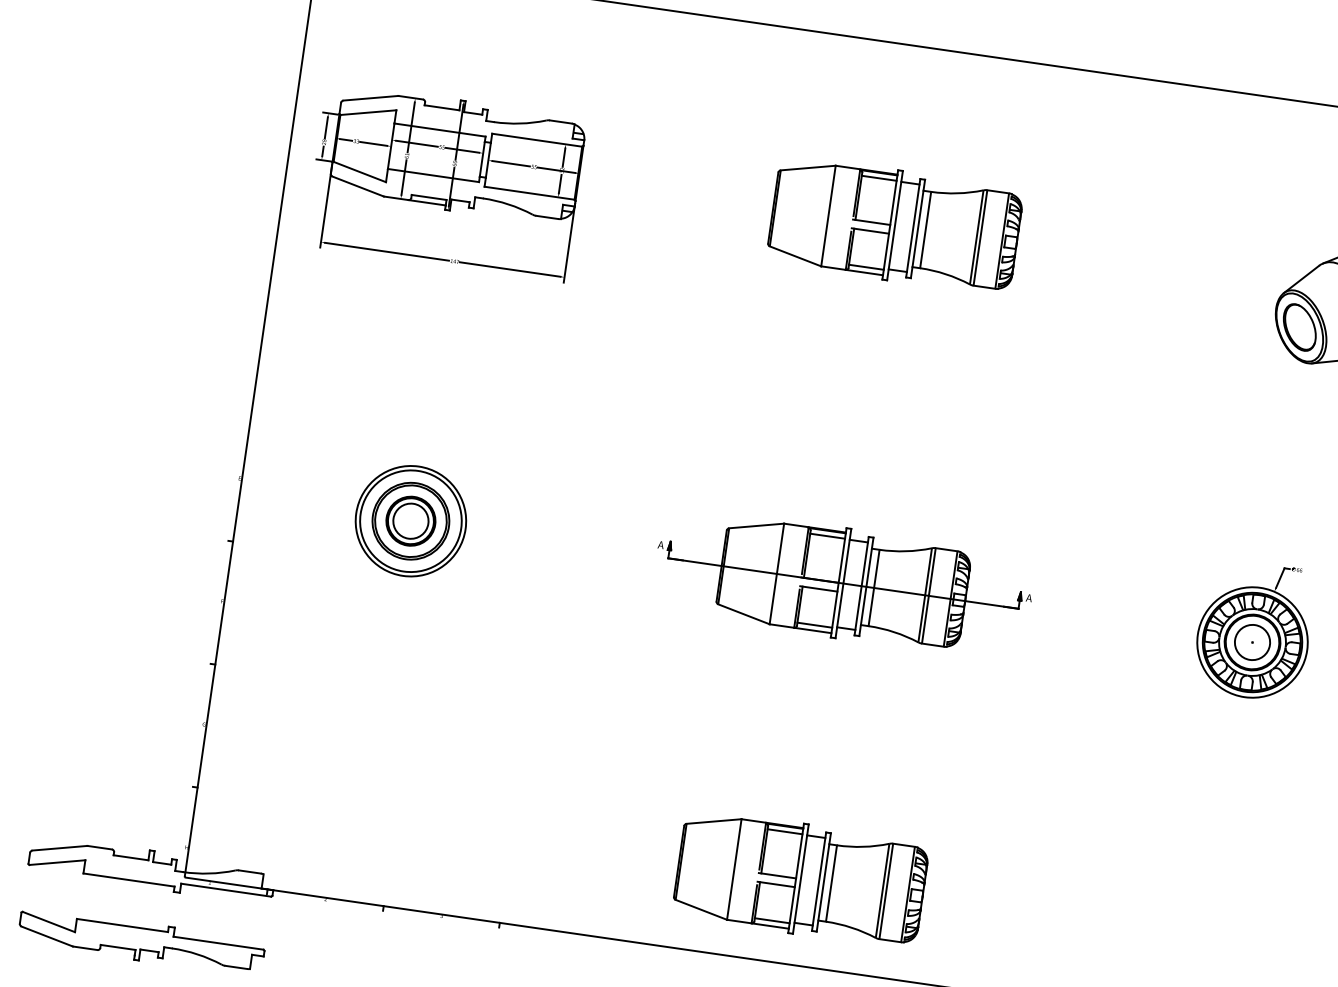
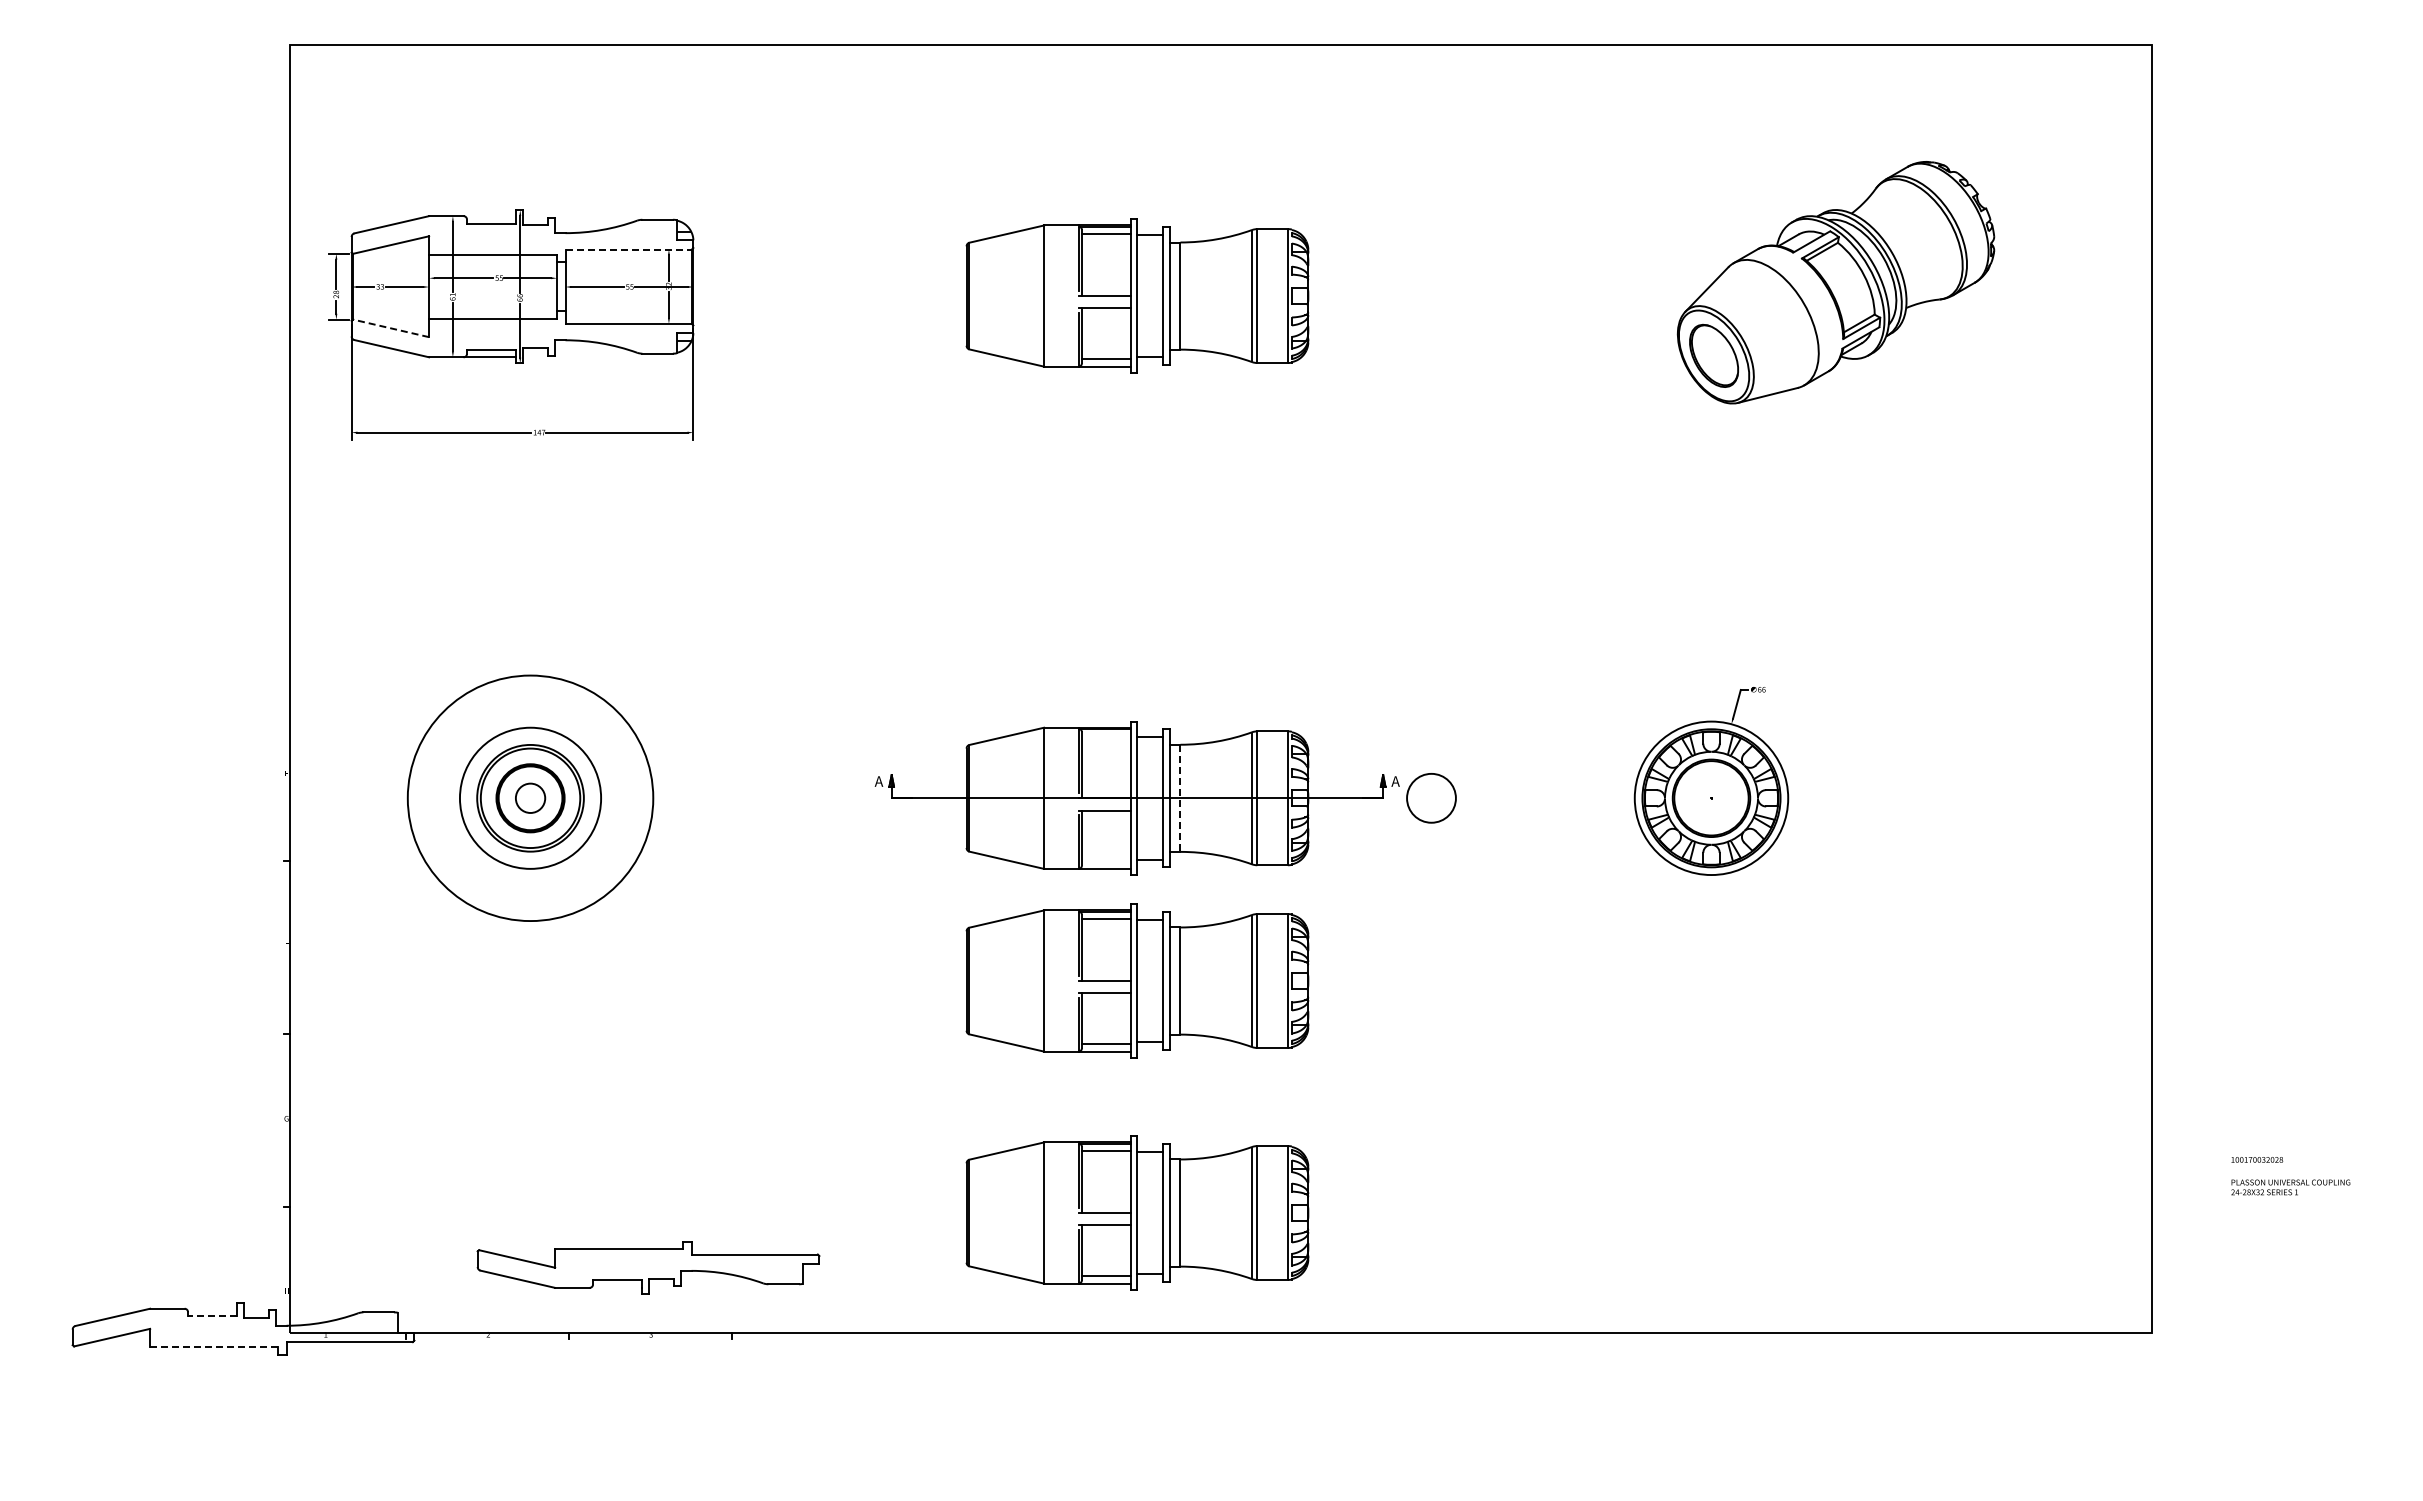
line: (537, 140) -> (629, 249), solid -> dashed
line: (360, 172) -> (391, 328), solid -> dashed
circle: (410, 520) -> (530, 797), size x0.6
circle: (410, 521) -> (530, 798), size x1.6
line: (827, 536) -> (1105, 736), removed
line: (874, 588) -> (1180, 798), solid -> dashed
line: (814, 625) -> (1105, 861), removed
circle: (1252, 642) -> (1431, 798), moved
part: (824, 713) -> (1137, 980), added
line: (130, 857) -> (211, 1316), solid -> dashed
line: (129, 880) -> (214, 1347), solid -> dashed
part: (141, 941) -> (648, 1267), moved

